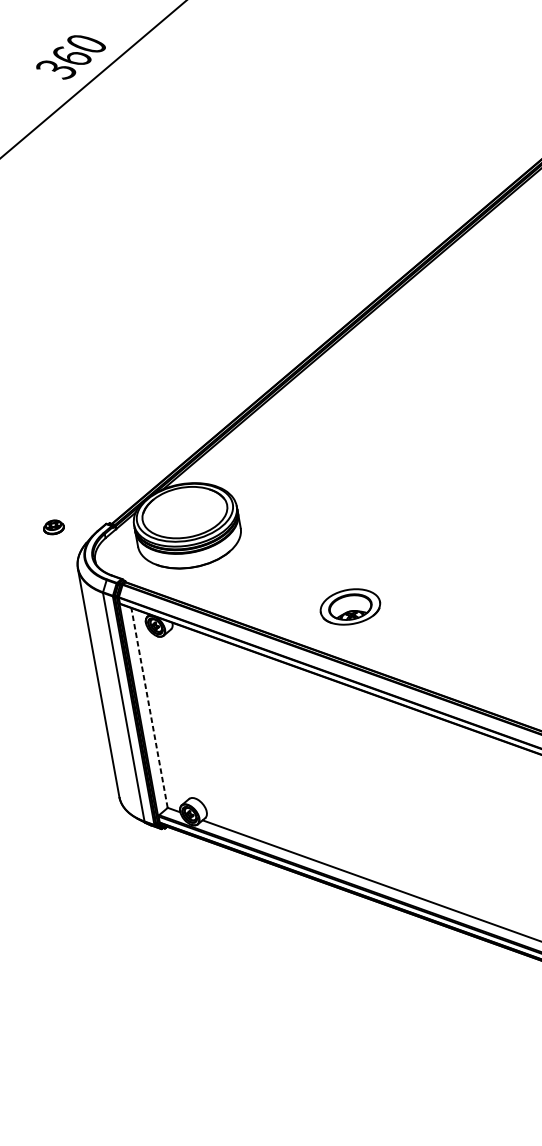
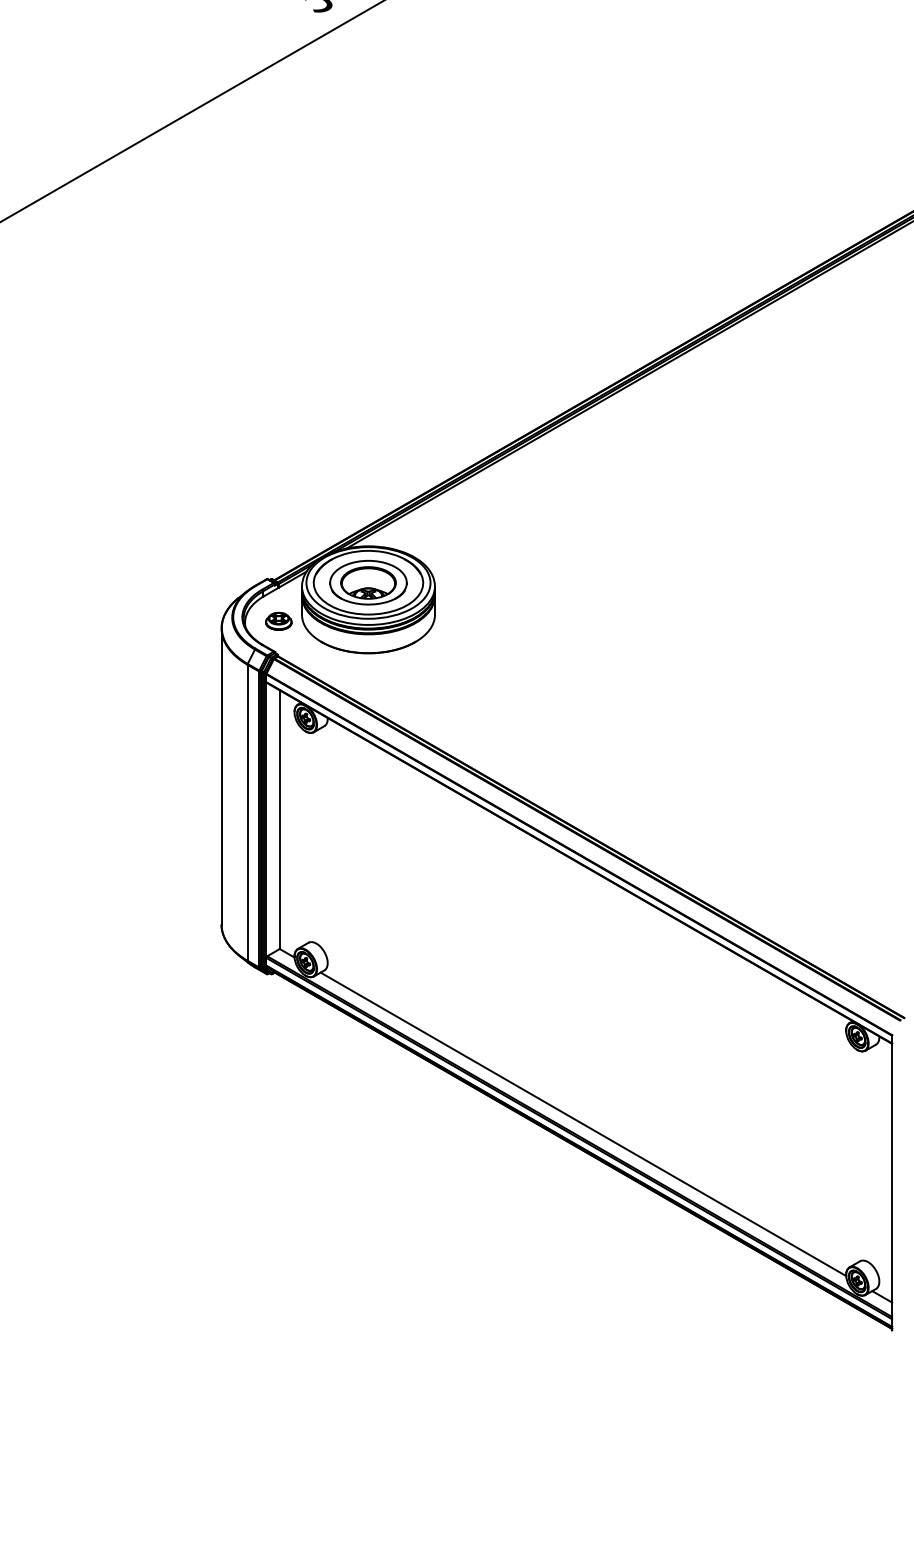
part: (53, 526) -> (278, 620), moved
part: (350, 606) -> (368, 582), moved
line: (149, 707) -> (279, 819), dashed -> solid

